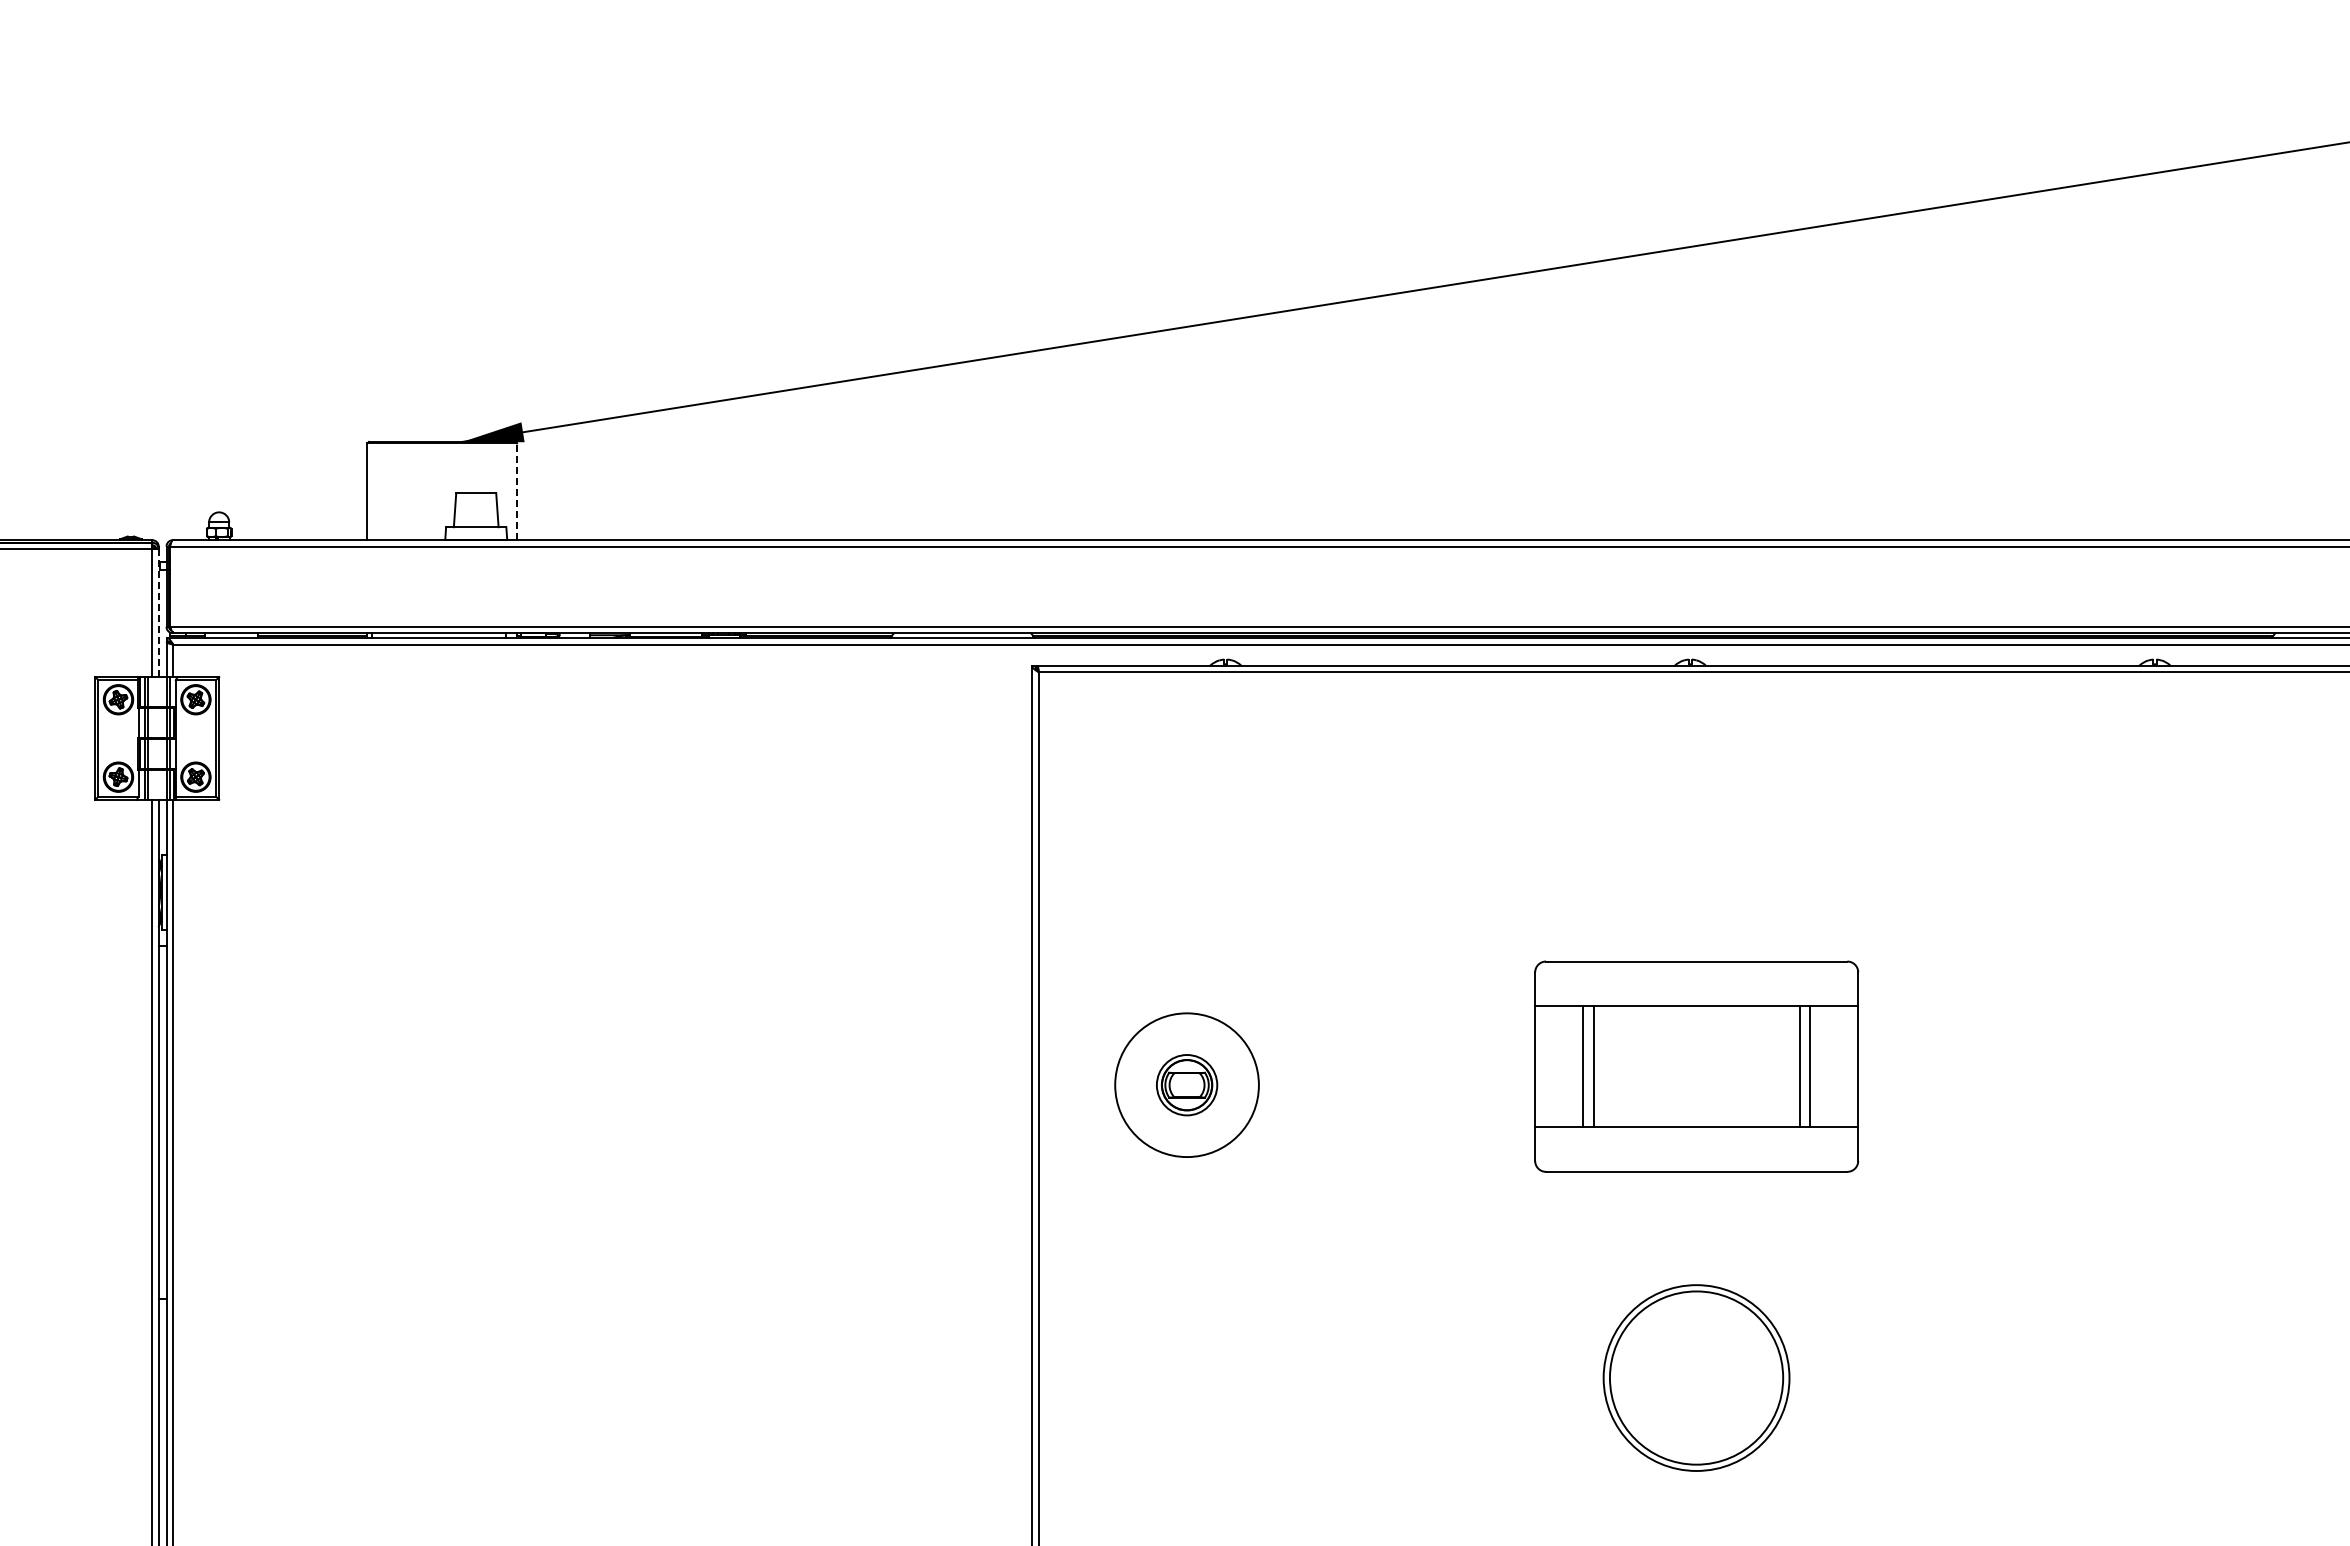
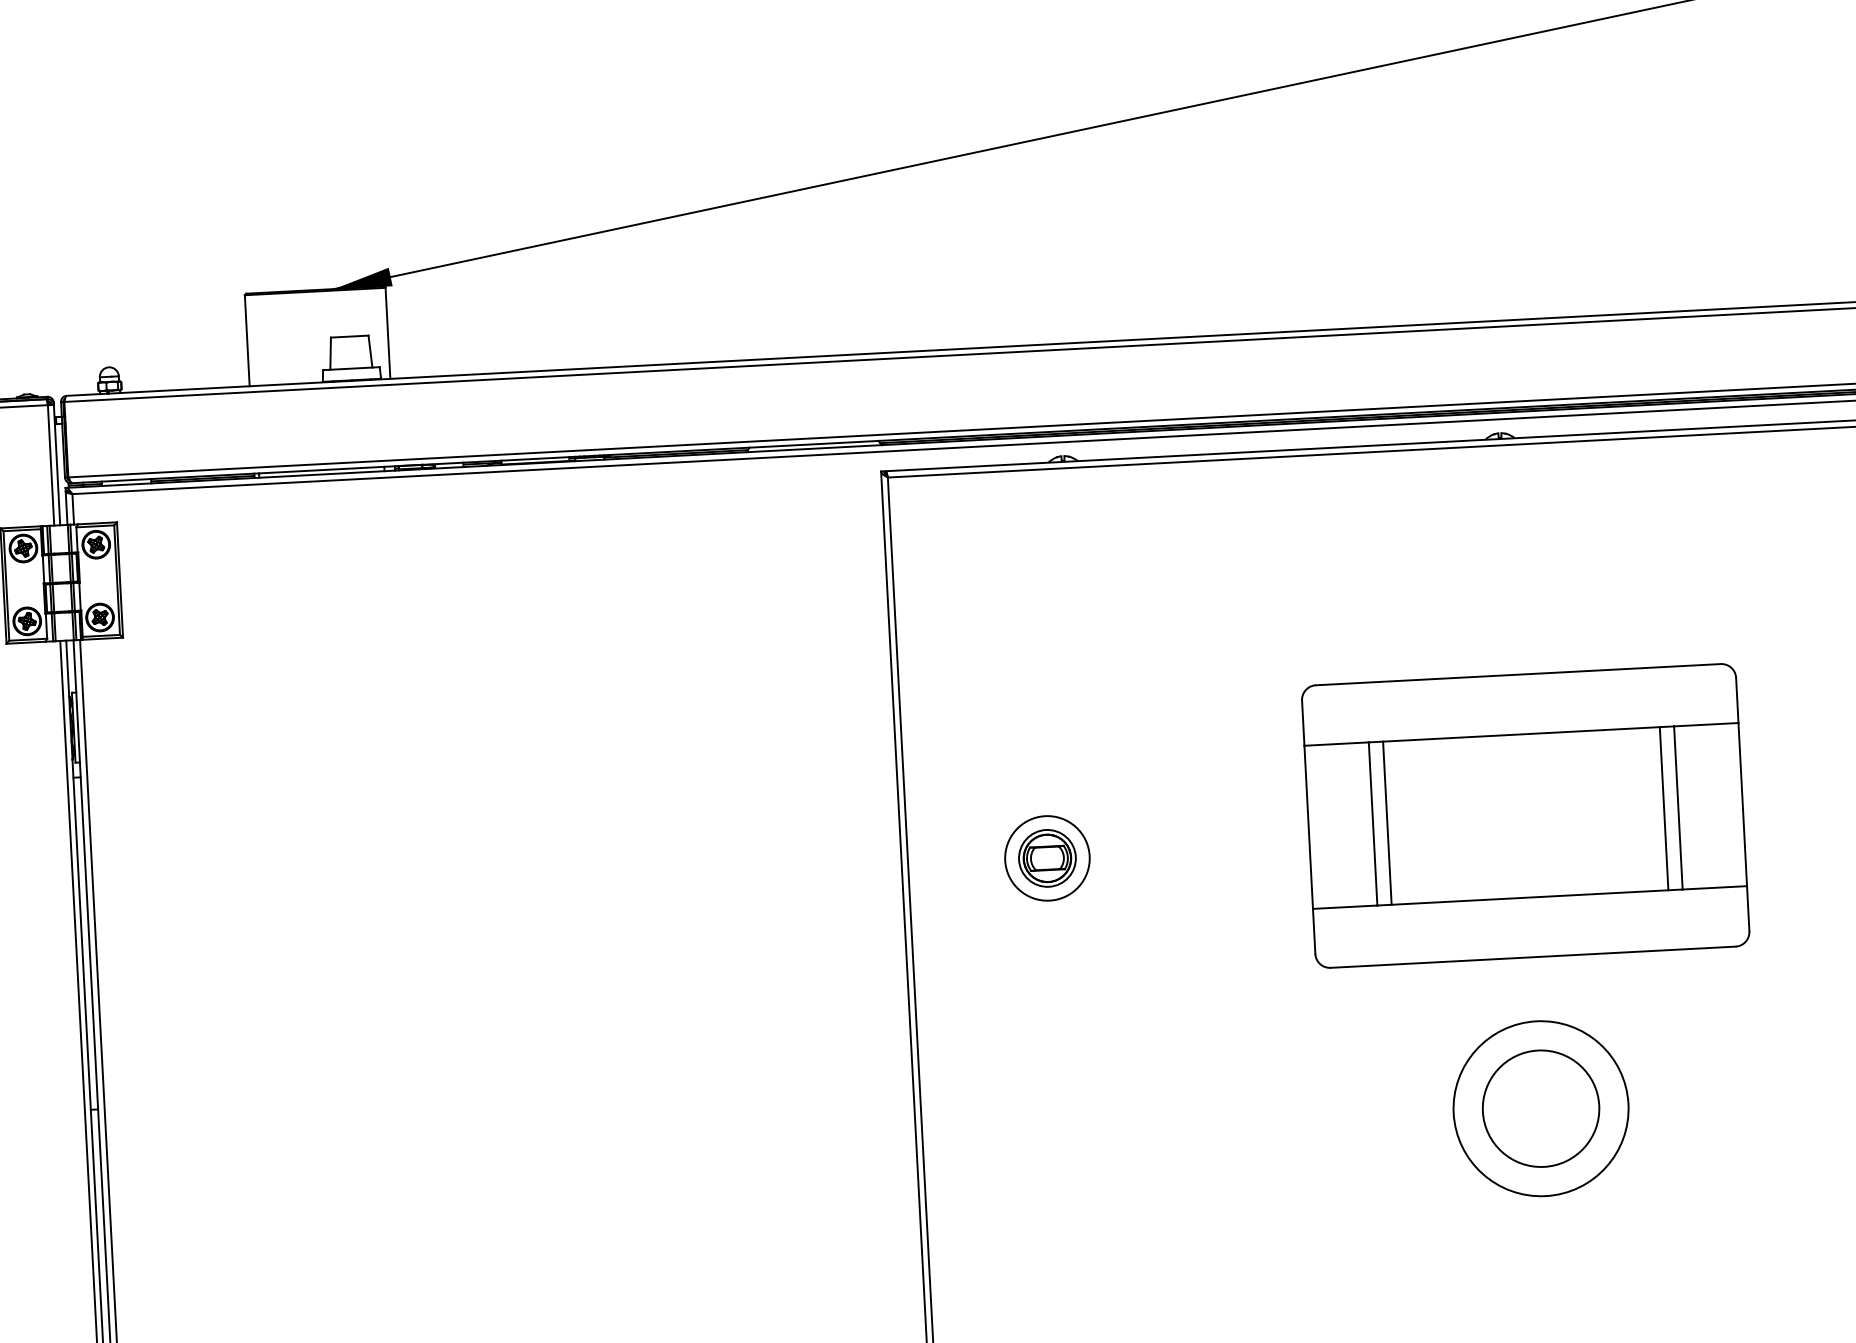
line: (516, 491) -> (387, 333), dashed -> solid
line: (158, 613) -> (56, 465), dashed -> solid
part: (1696, 1066) -> (1525, 815), size x1.43
circle: (1186, 1085) -> (1046, 858), size x0.62
circle: (1696, 1377) -> (1540, 1108), size x0.71

